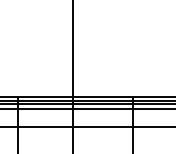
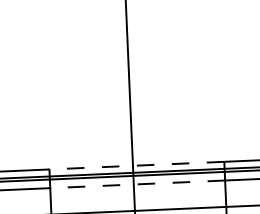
line: (74, 96) -> (135, 165), solid -> dashed
line: (74, 109) -> (136, 184), solid -> dashed

